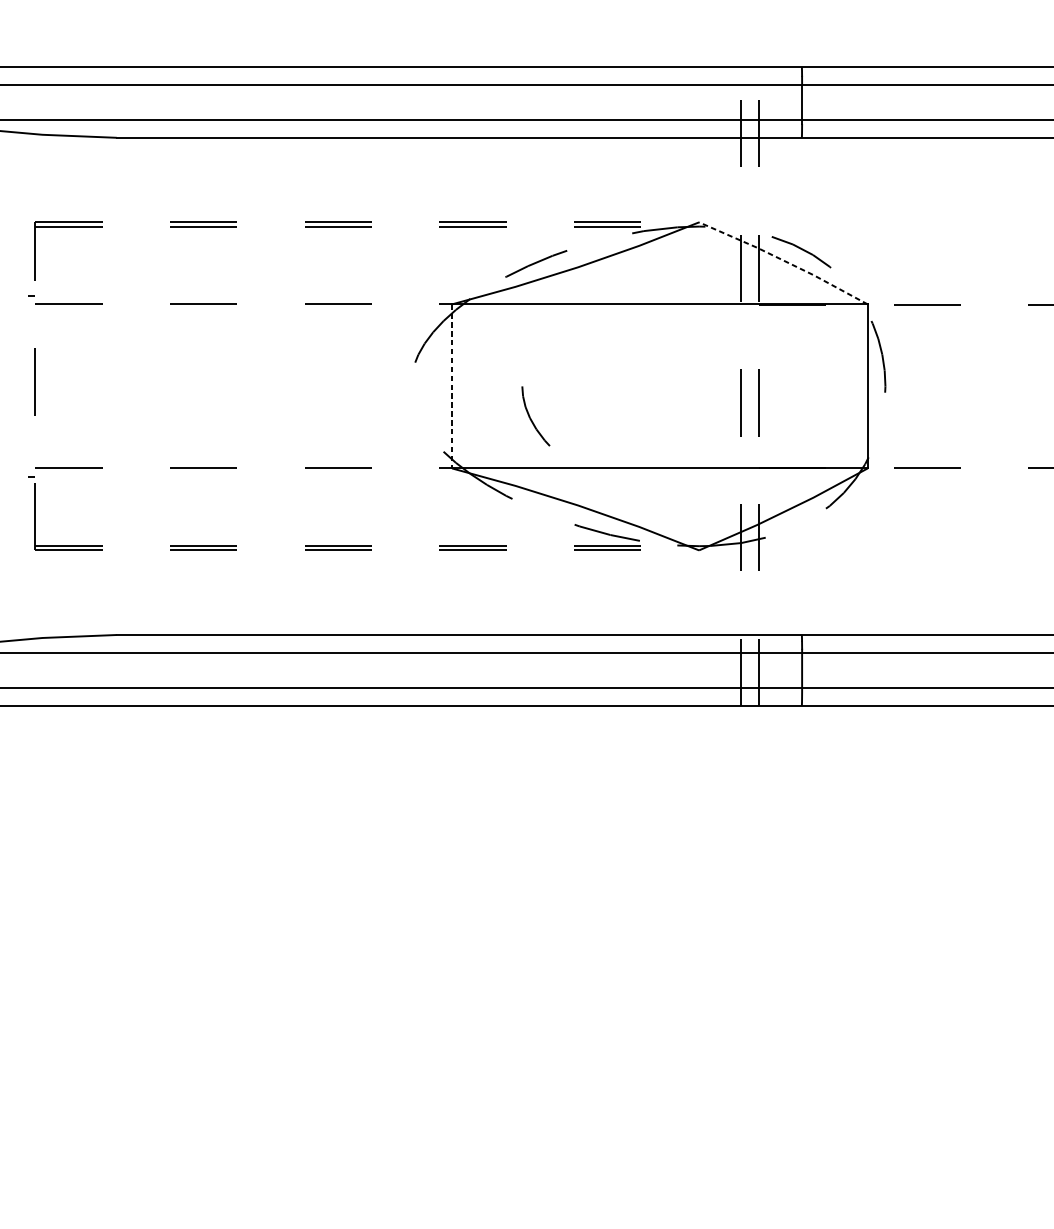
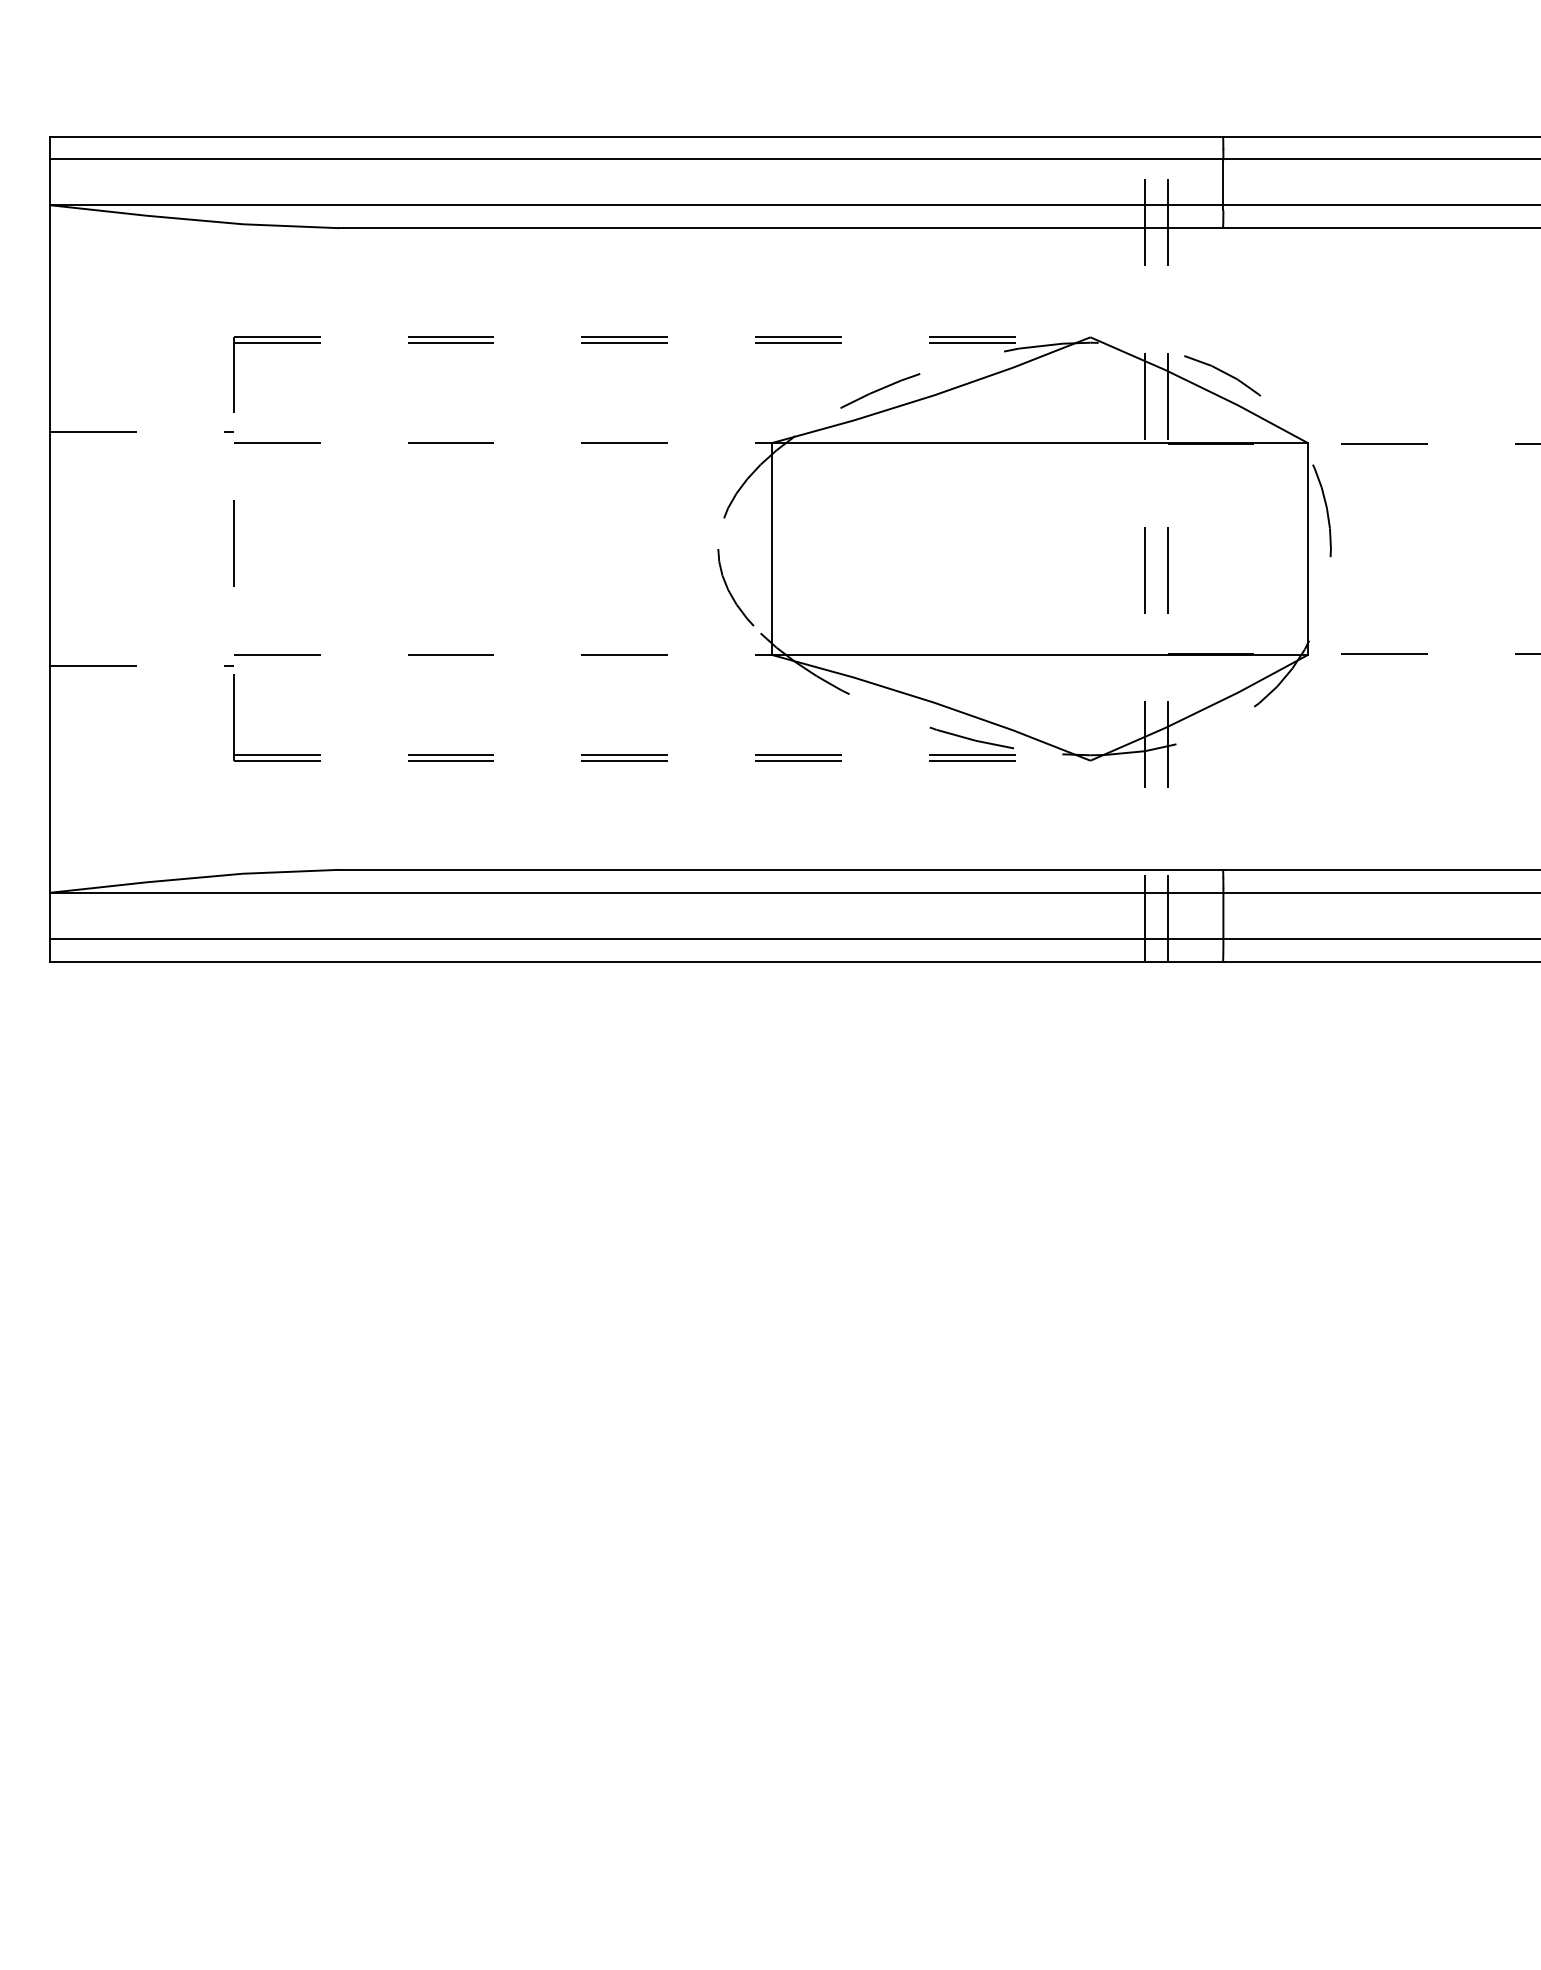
line: (784, 261) -> (1200, 387), dashed -> solid
line: (451, 386) -> (771, 549), dashed -> solid
curve: (531, 417) -> (729, 589), moved

